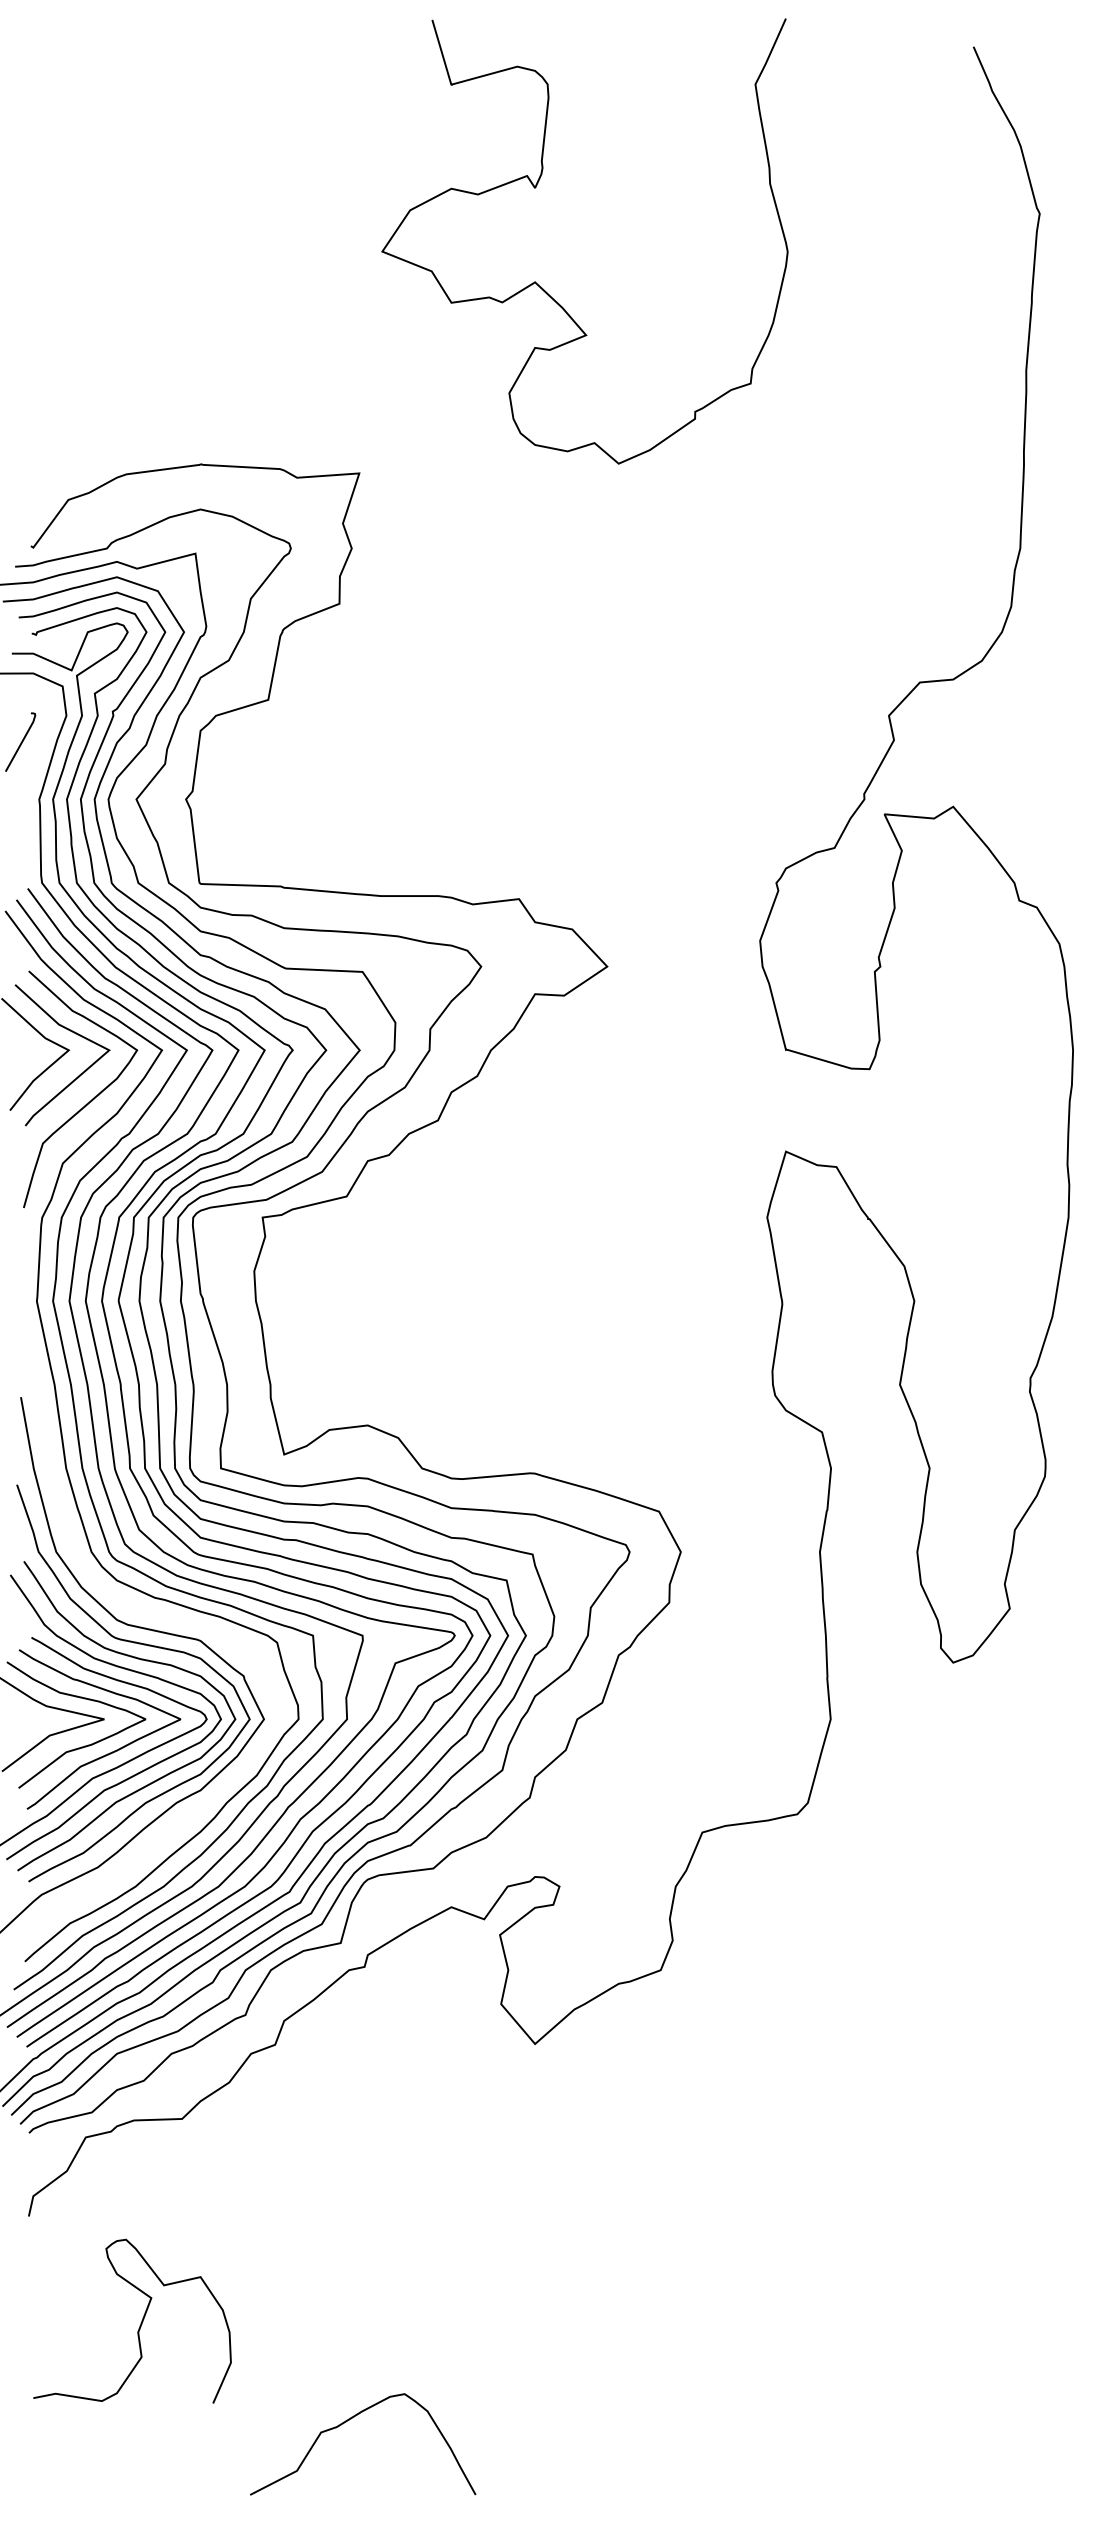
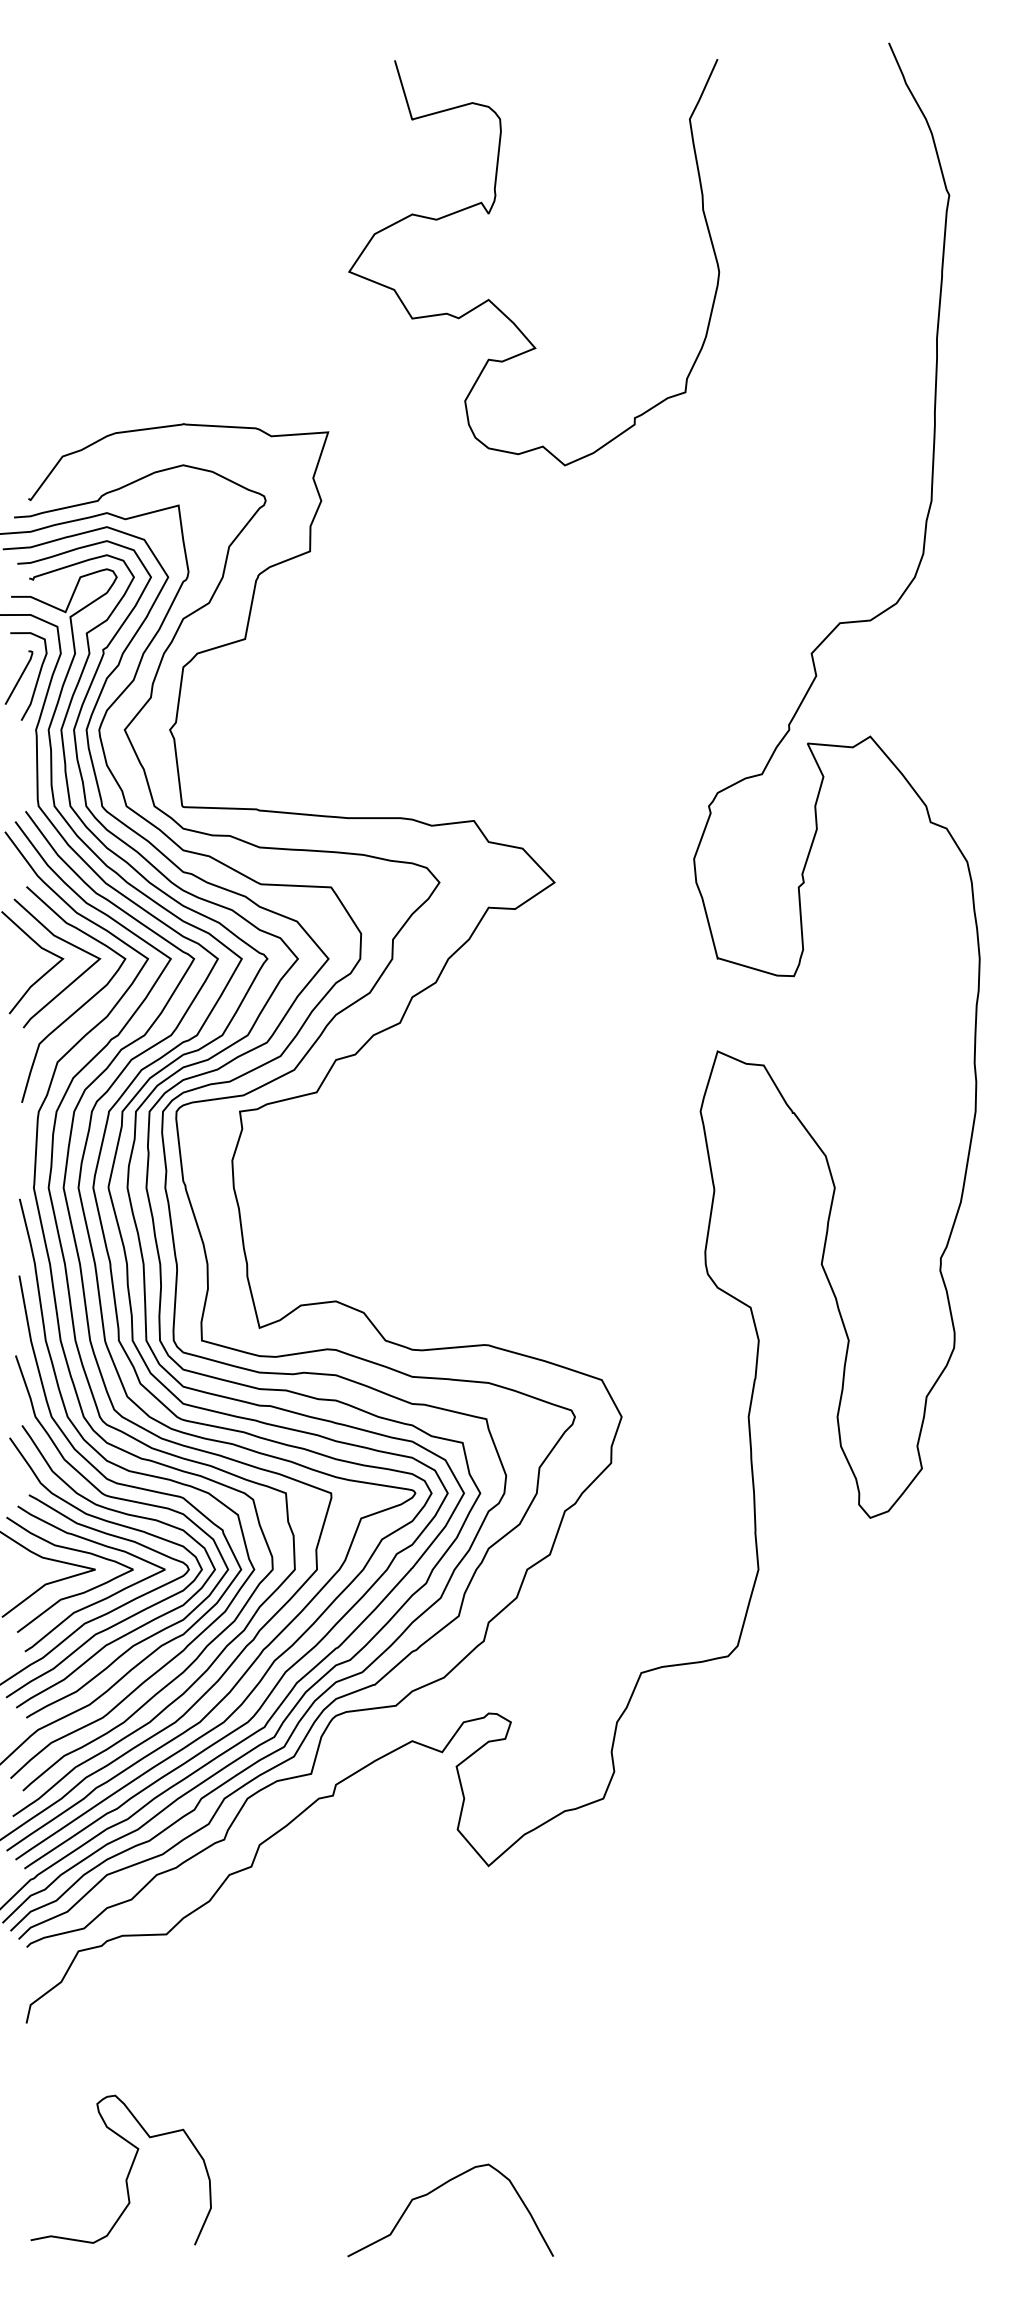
curve: (542, 287) -> (495, 304), moved
curve: (39, 745) -> (36, 680), added
curve: (147, 1614) -> (134, 1473), added
curve: (140, 2322) -> (128, 2171), moved
curve: (348, 2421) -> (437, 2189), moved

